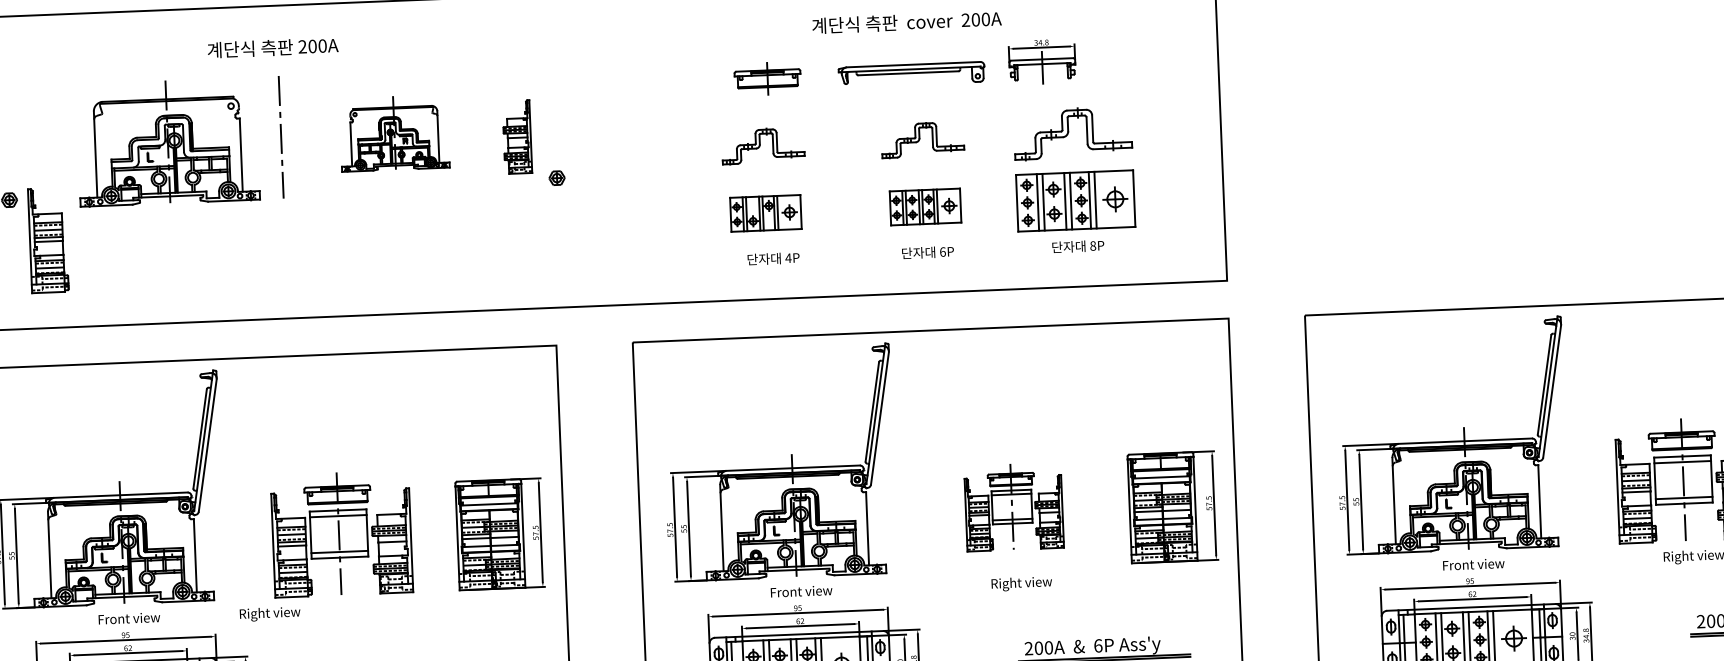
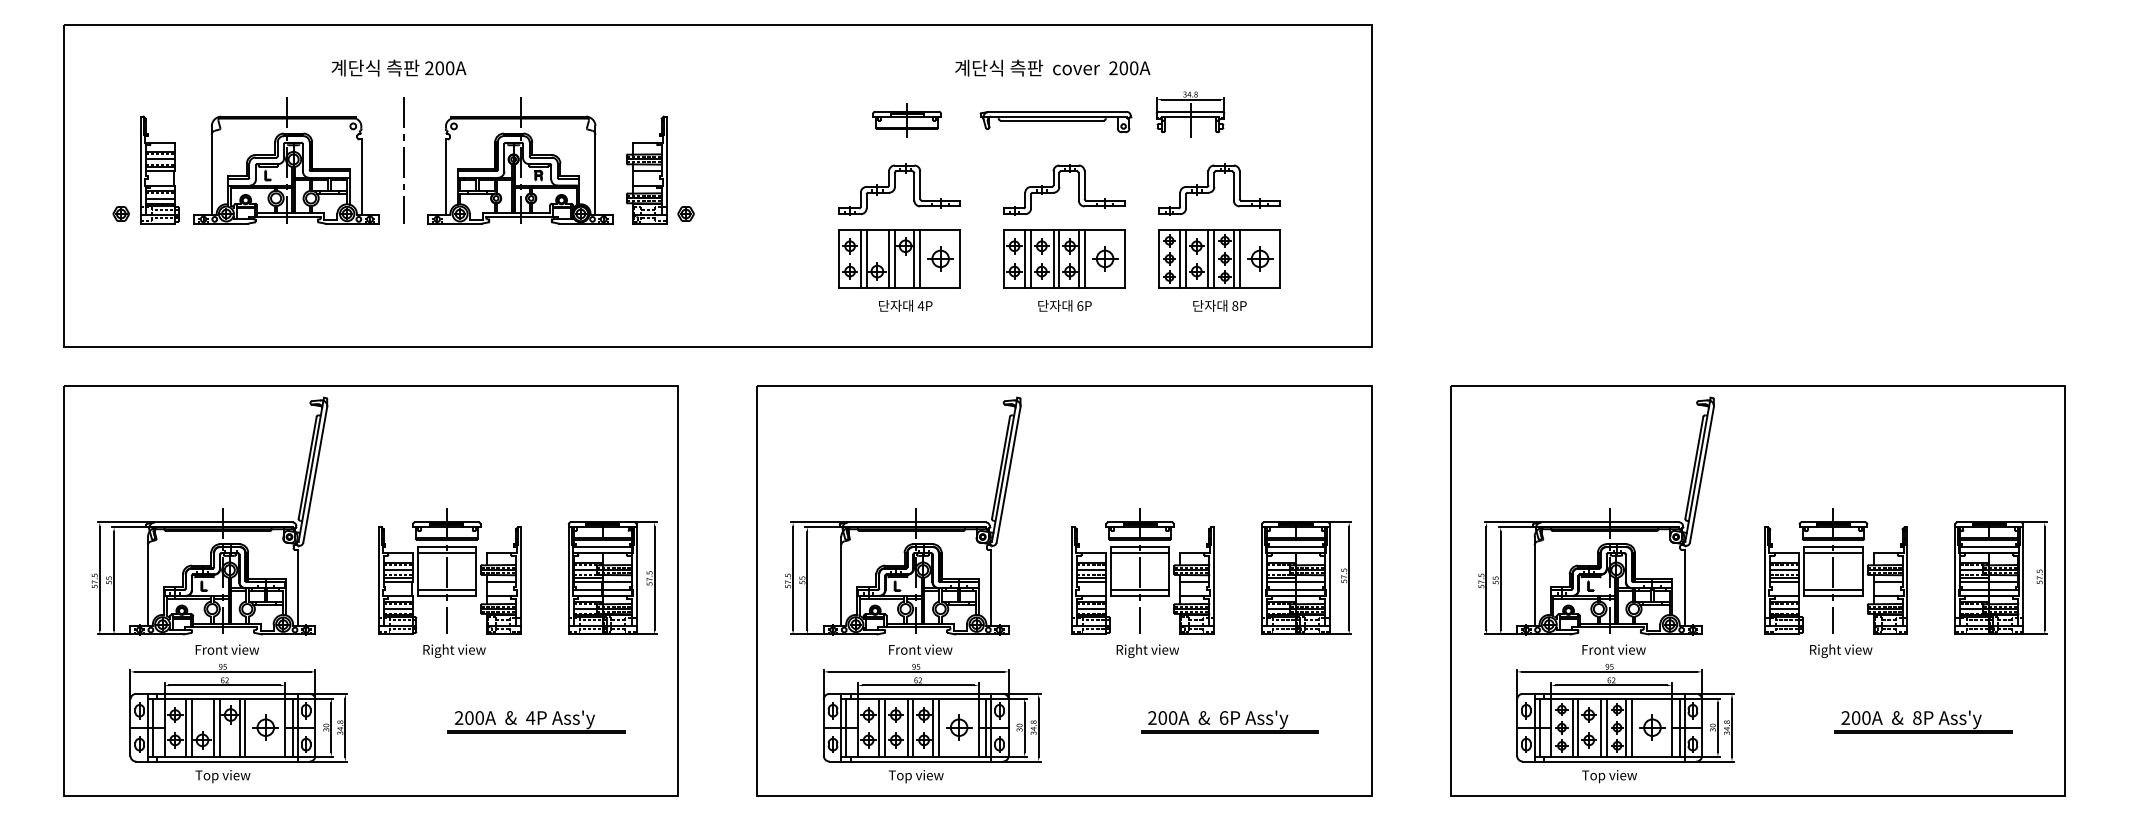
part: (394, 132) -> (520, 160), size x1.67
part: (517, 136) -> (646, 169), size x1.43
part: (923, 139) -> (1064, 189), size x1.43
part: (763, 146) -> (899, 189), size x1.43
part: (925, 206) -> (1064, 258), size x1.67
part: (765, 212) -> (899, 258), size x1.67
part: (48, 239) -> (159, 169), moved
part: (1013, 506) -> (1142, 571), size x1.43
text: (270, 613) -> (454, 650), moved

